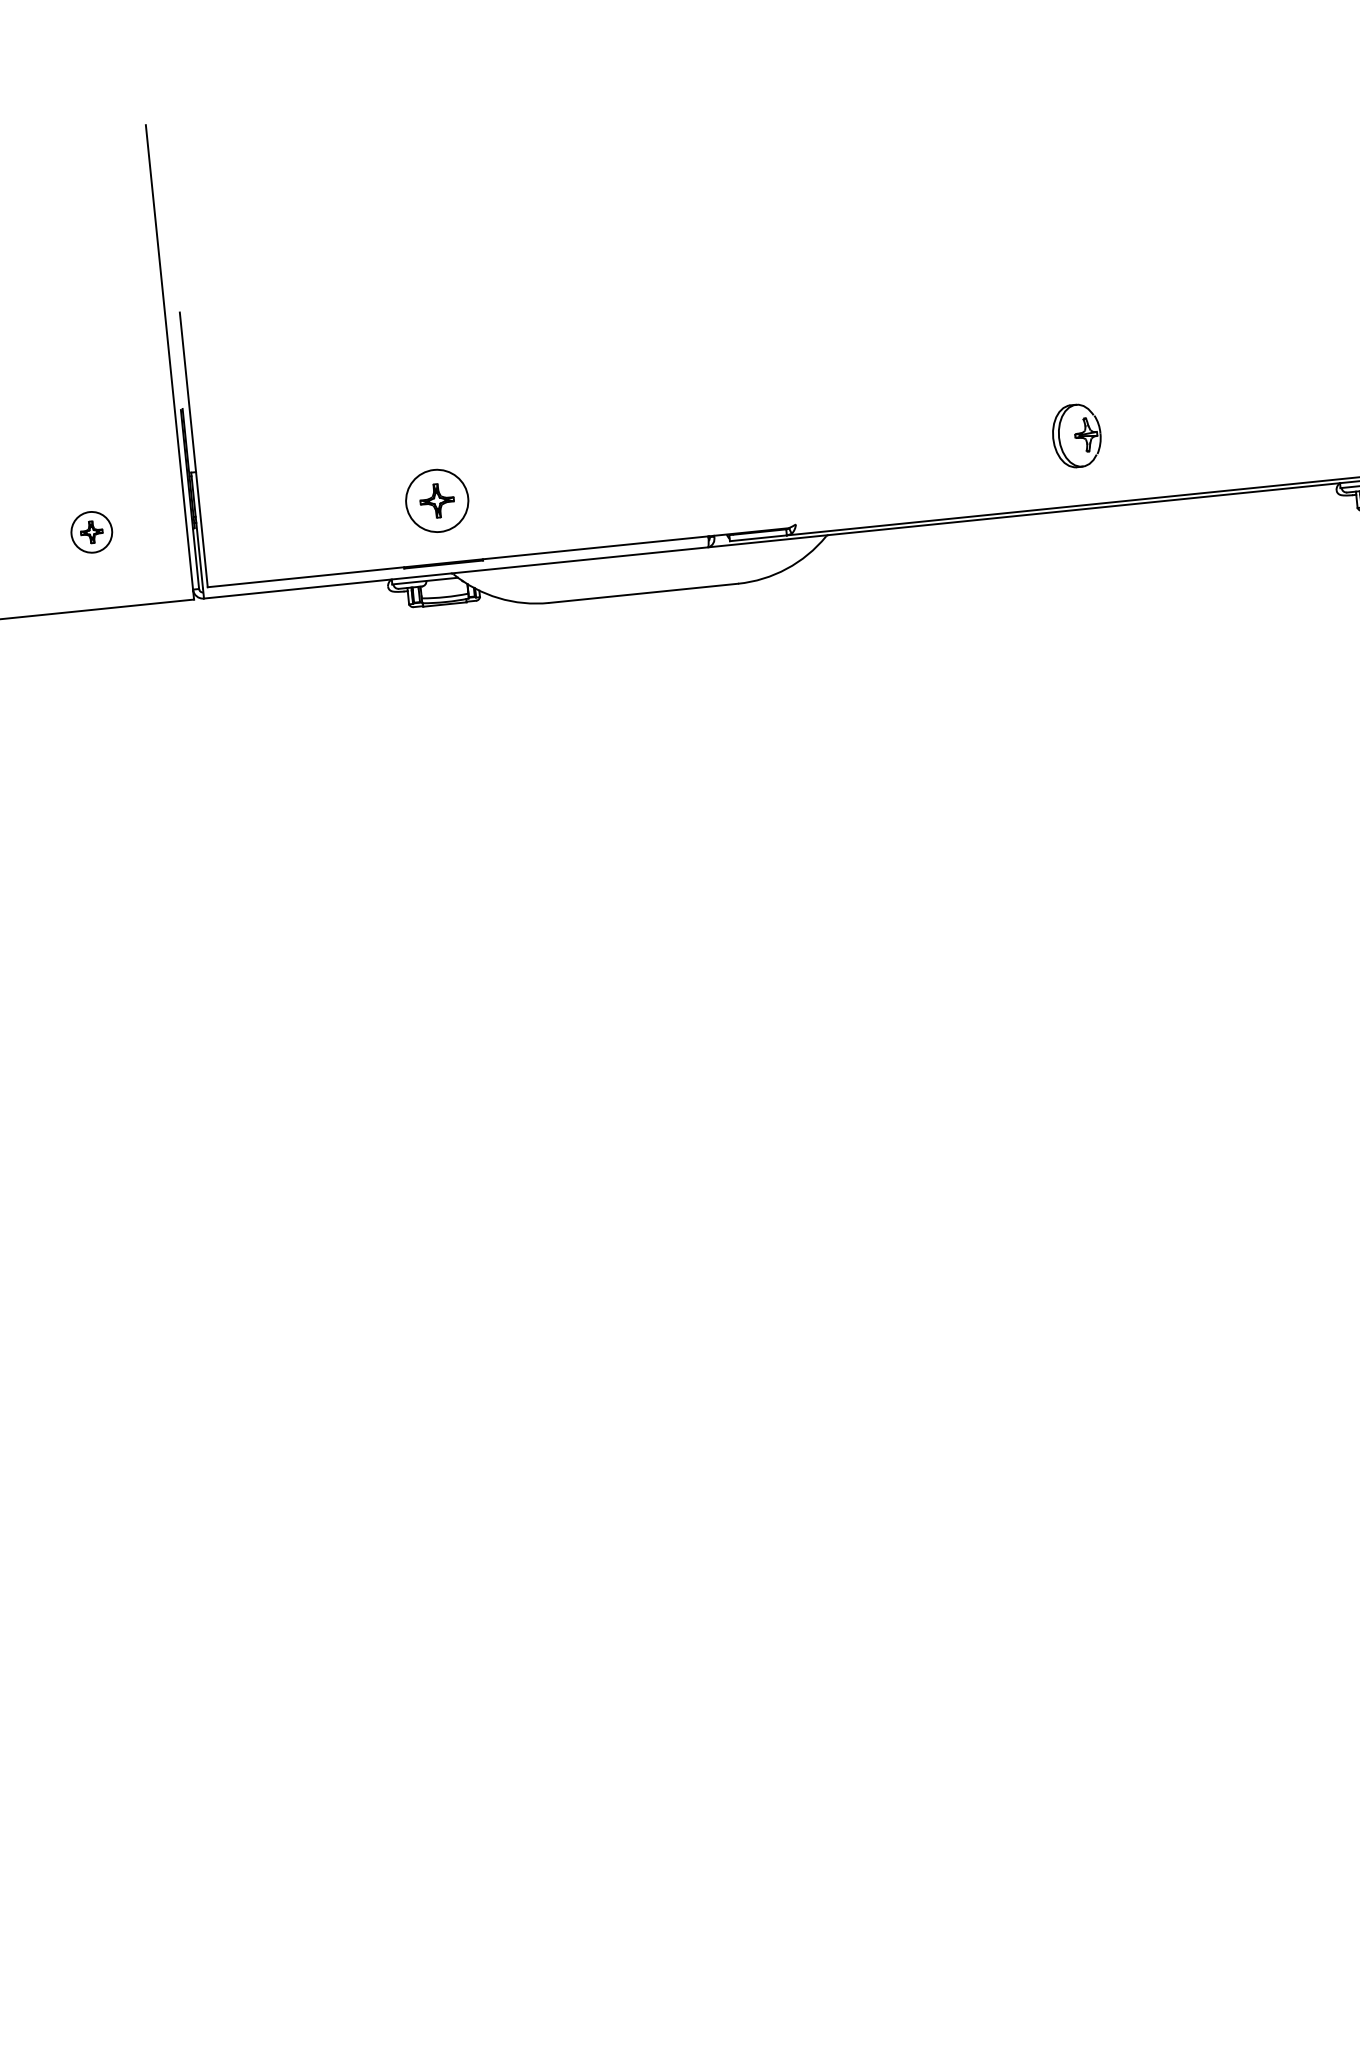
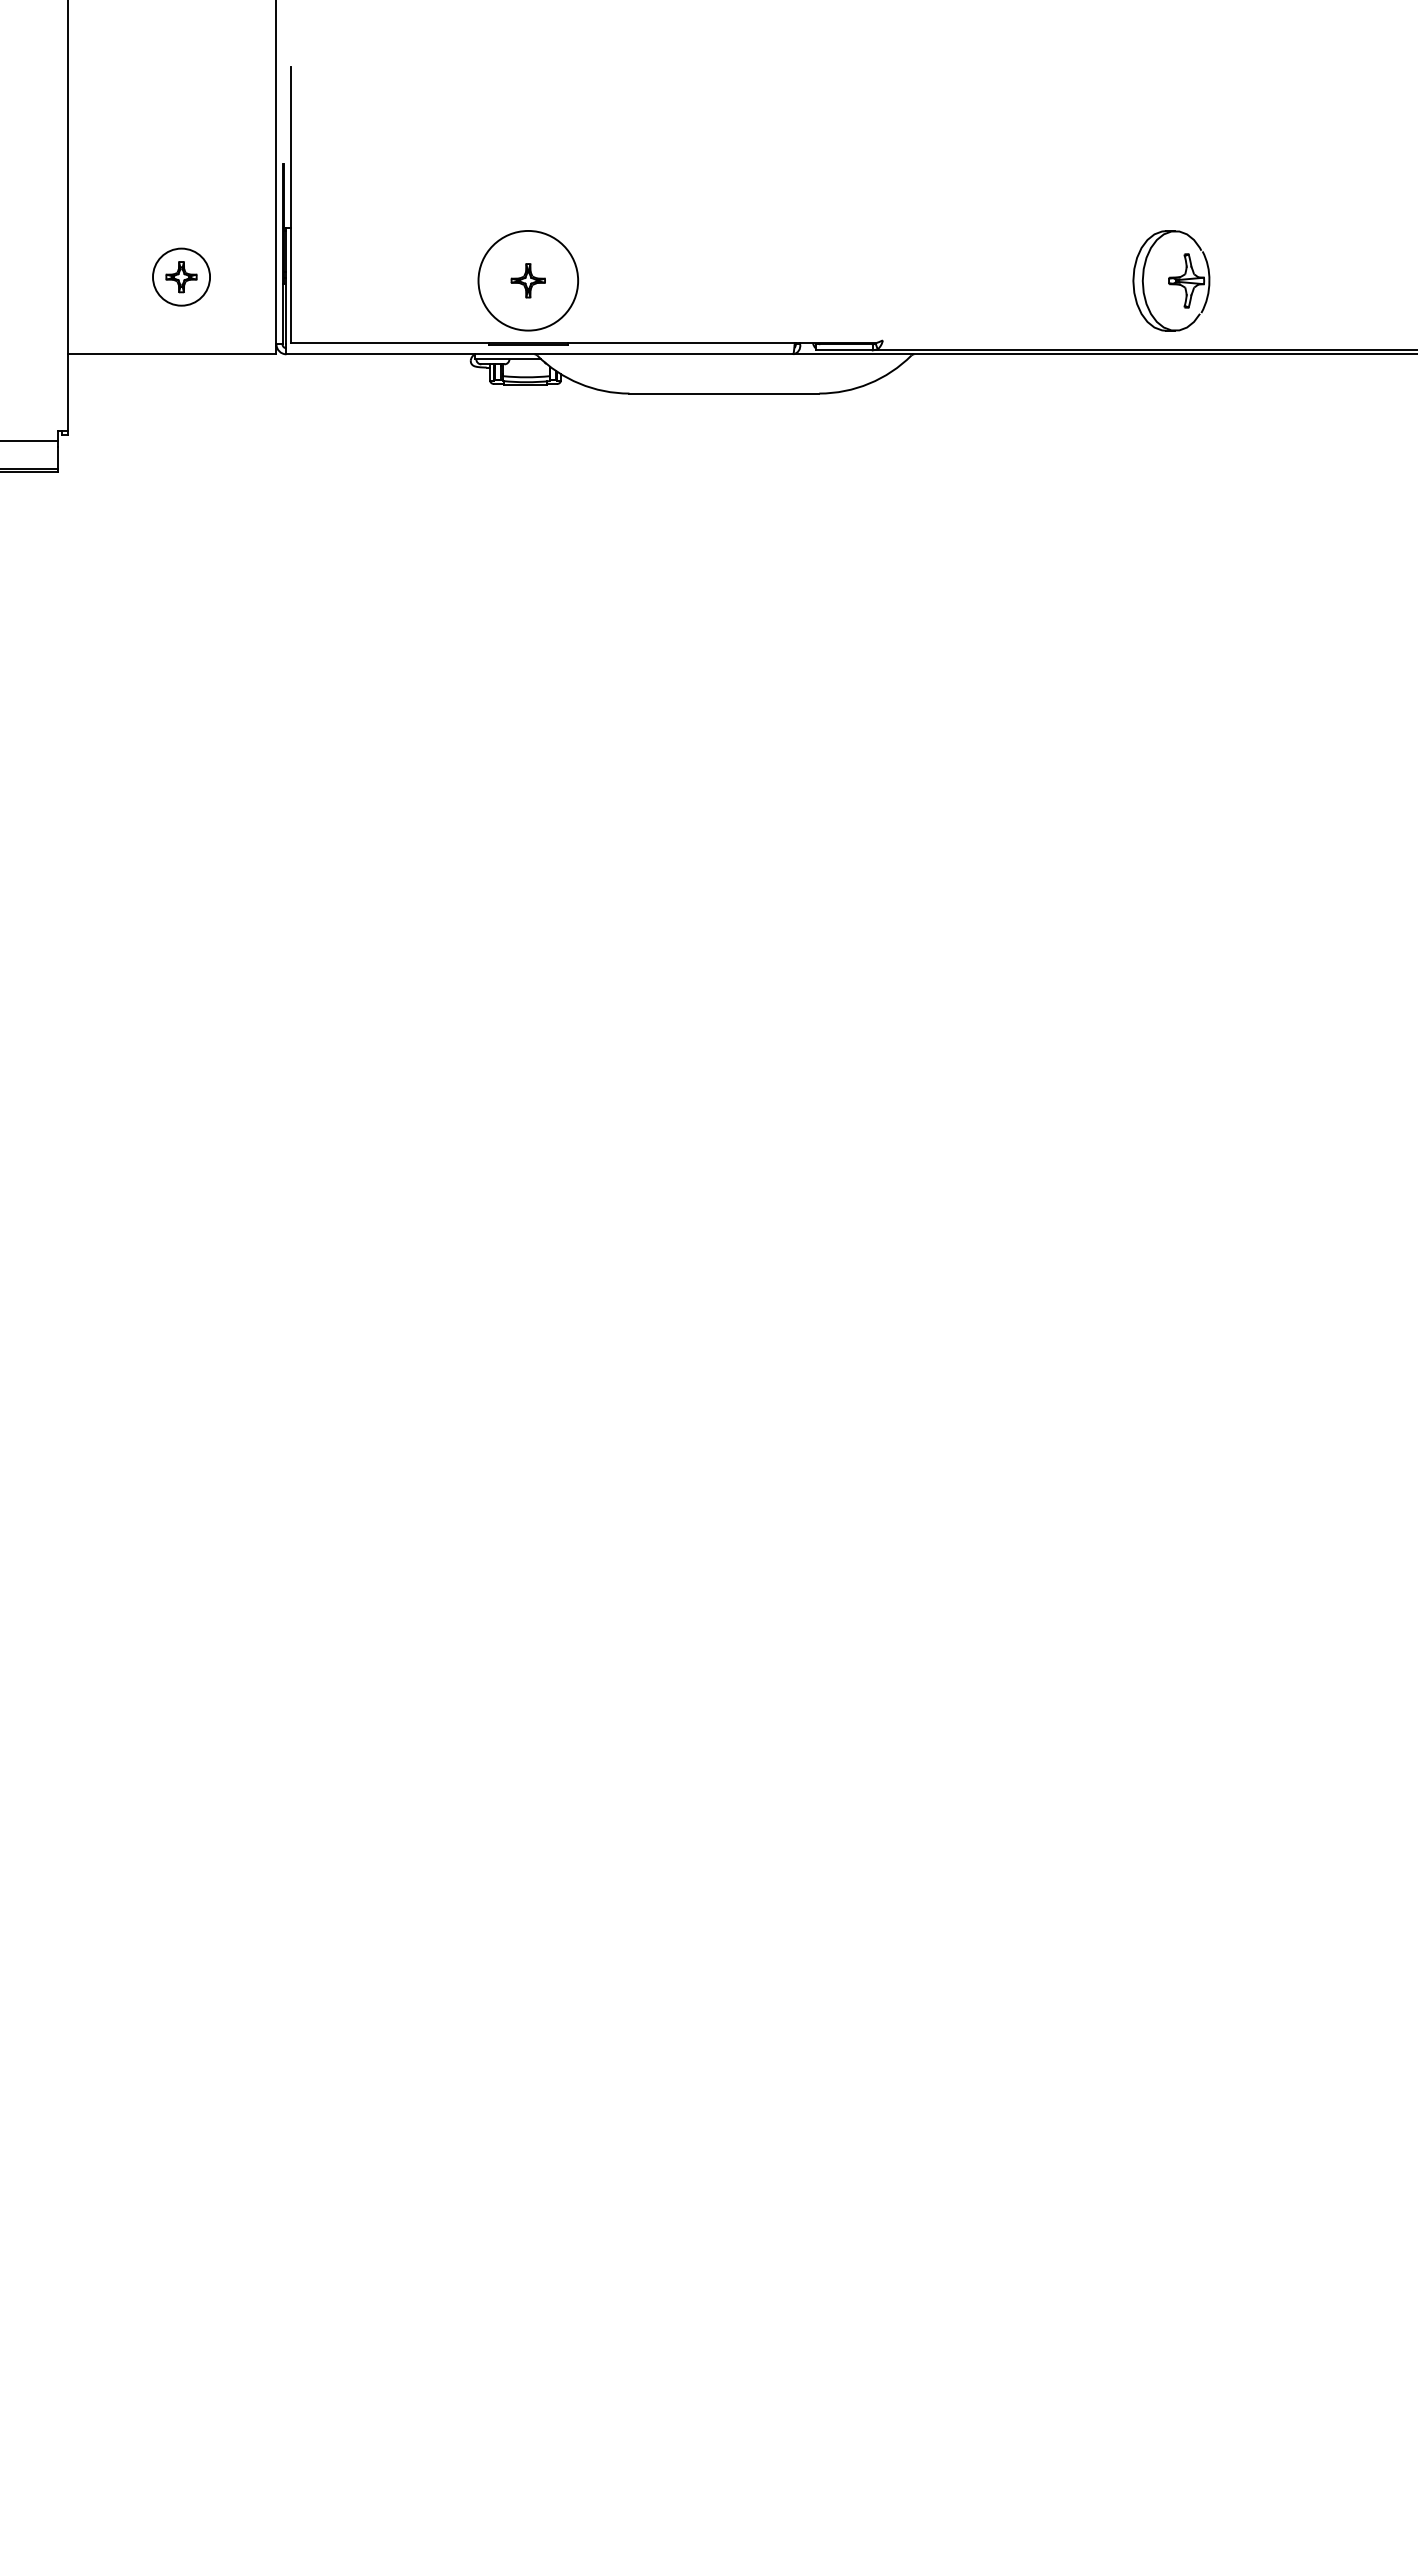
part: (1076, 435) -> (1170, 280), size x1.6
circle: (437, 500) -> (528, 280), size x1.6
part: (91, 531) -> (181, 276), size x1.4

